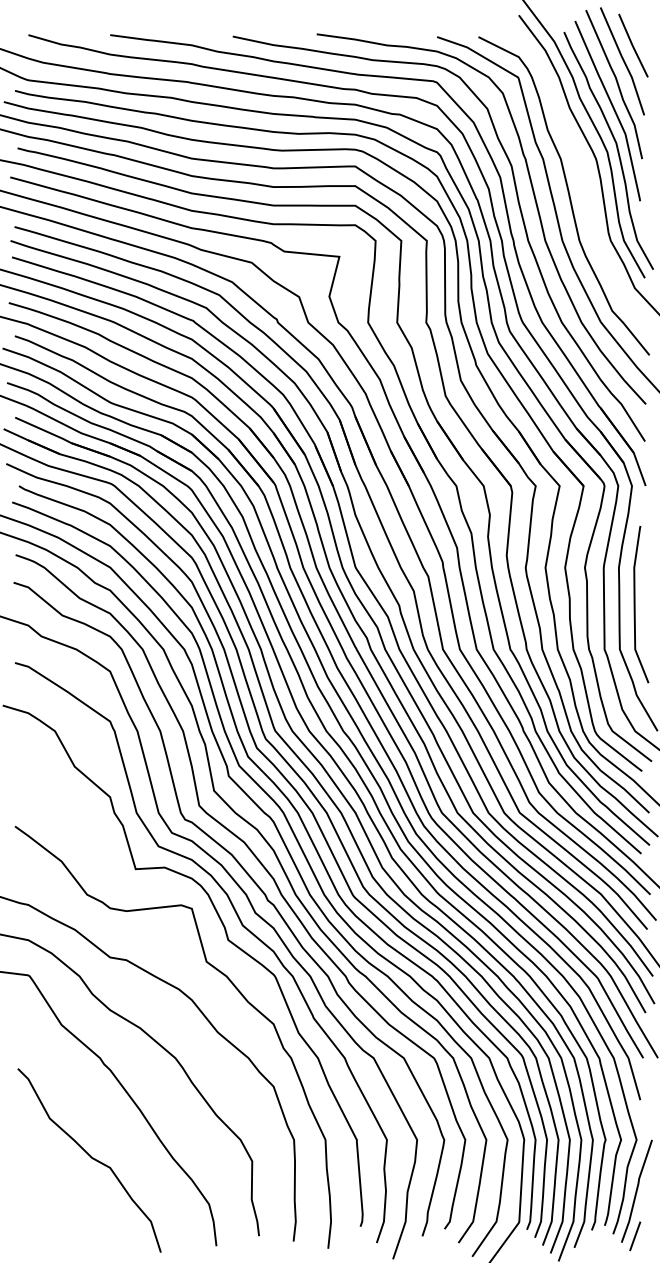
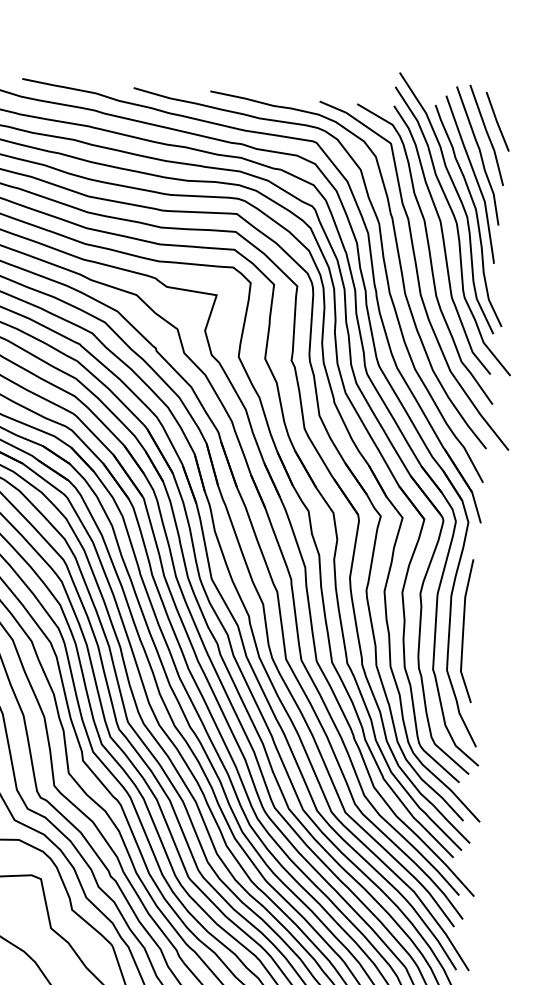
curve: (581, 177) -> (442, 238), added

